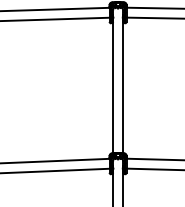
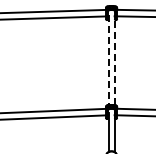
line: (122, 83) -> (114, 59), solid -> dashed
line: (113, 85) -> (108, 60), solid -> dashed

